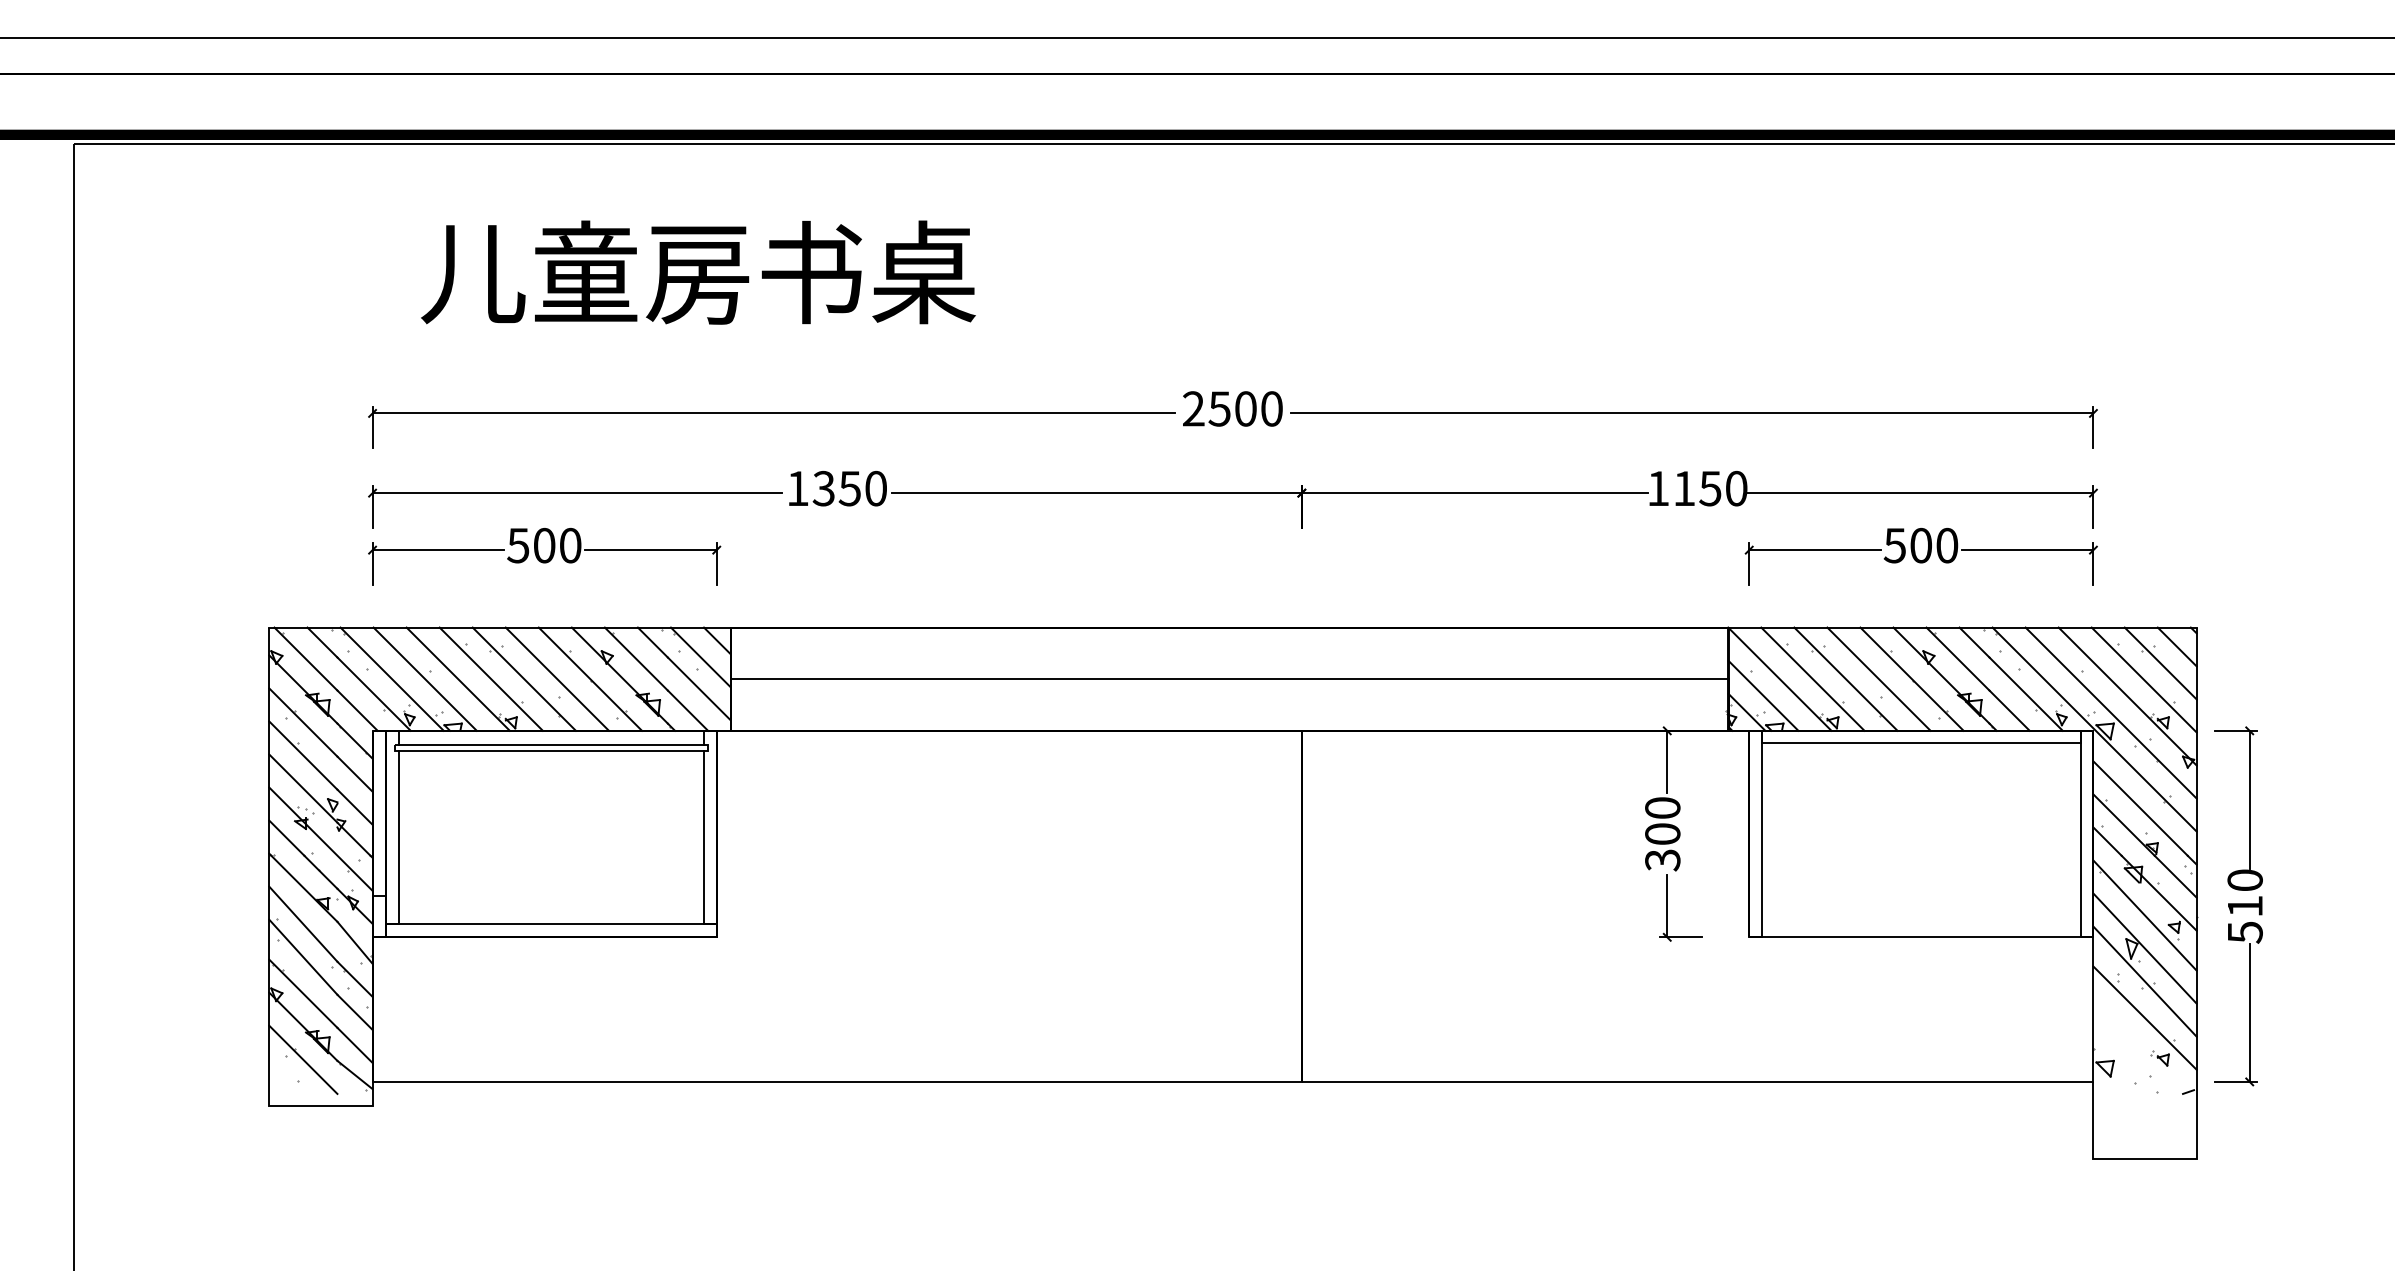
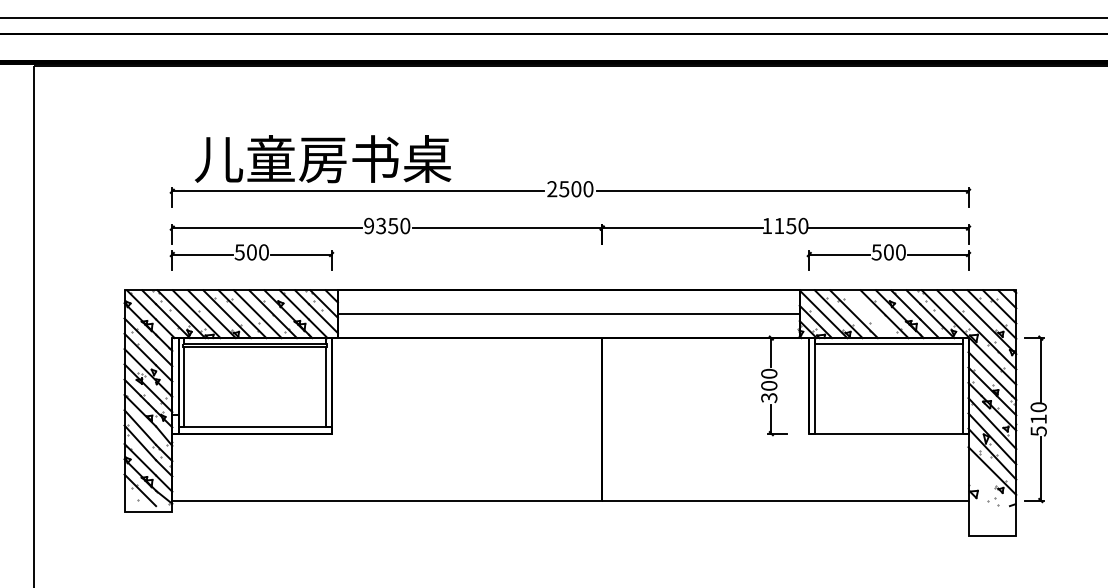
text: (699, 273) -> (323, 159), moved
text: (796, 487) -> (368, 225), 1350 -> 9350
line: (1879, 679) -> (869, 314), removed

